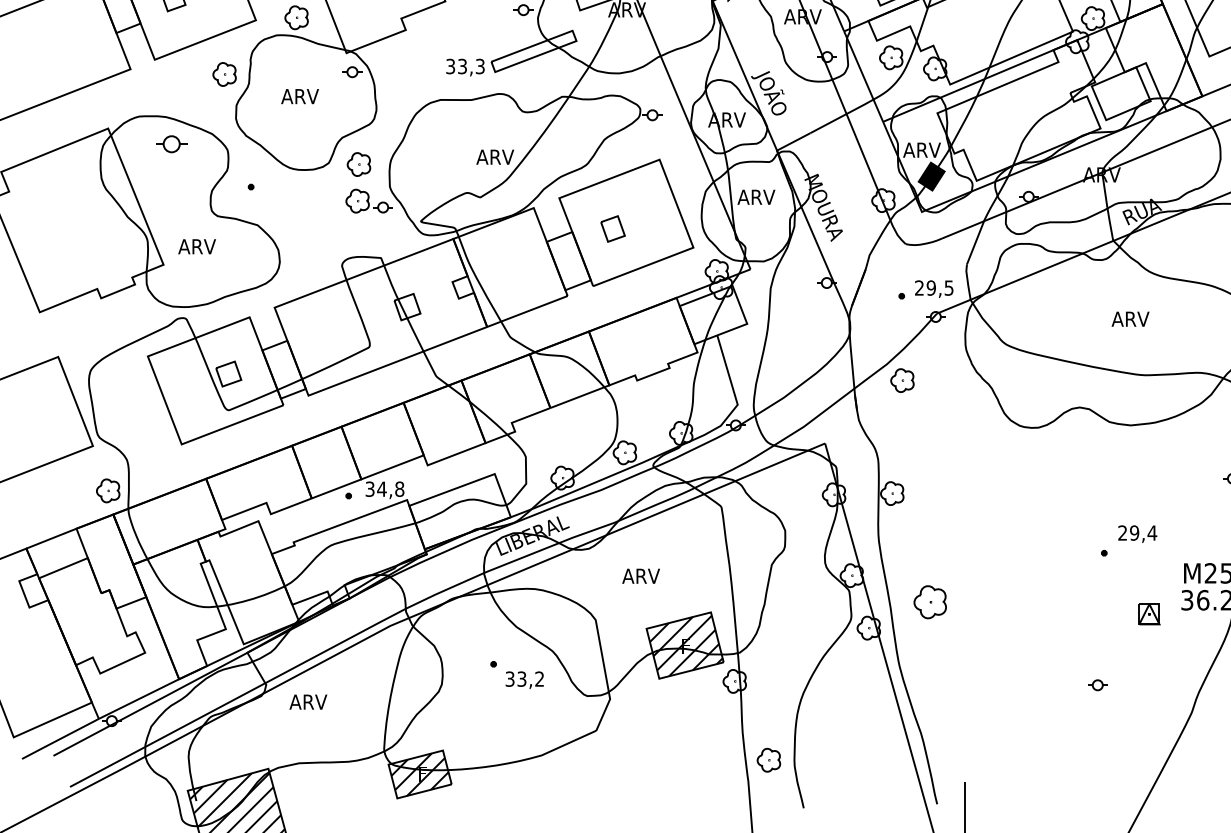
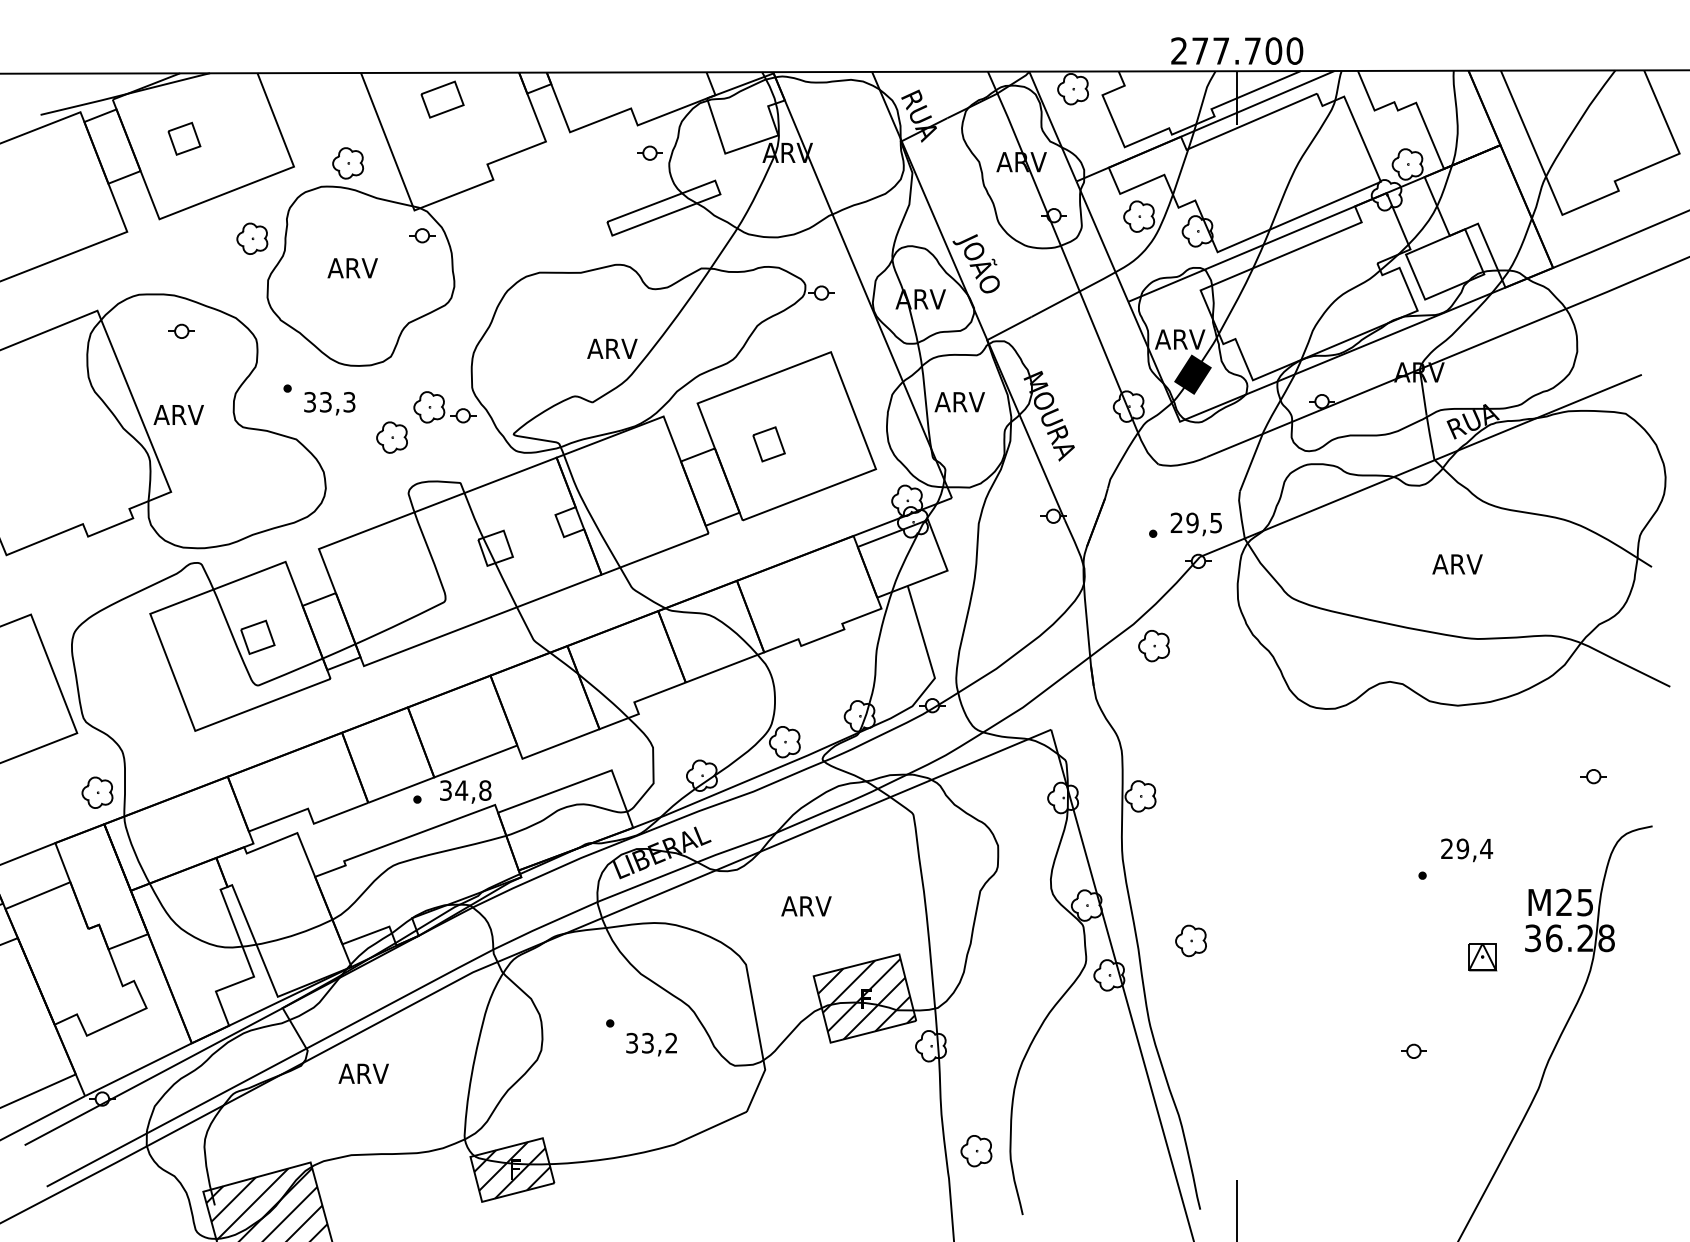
text: (465, 67) -> (329, 403), moved
part: (171, 143) -> (181, 330), size x0.62
part: (358, 164) -> (391, 437), moved
text: (196, 246) -> (178, 414), moved
part: (929, 601) -> (1190, 940), size x0.71

